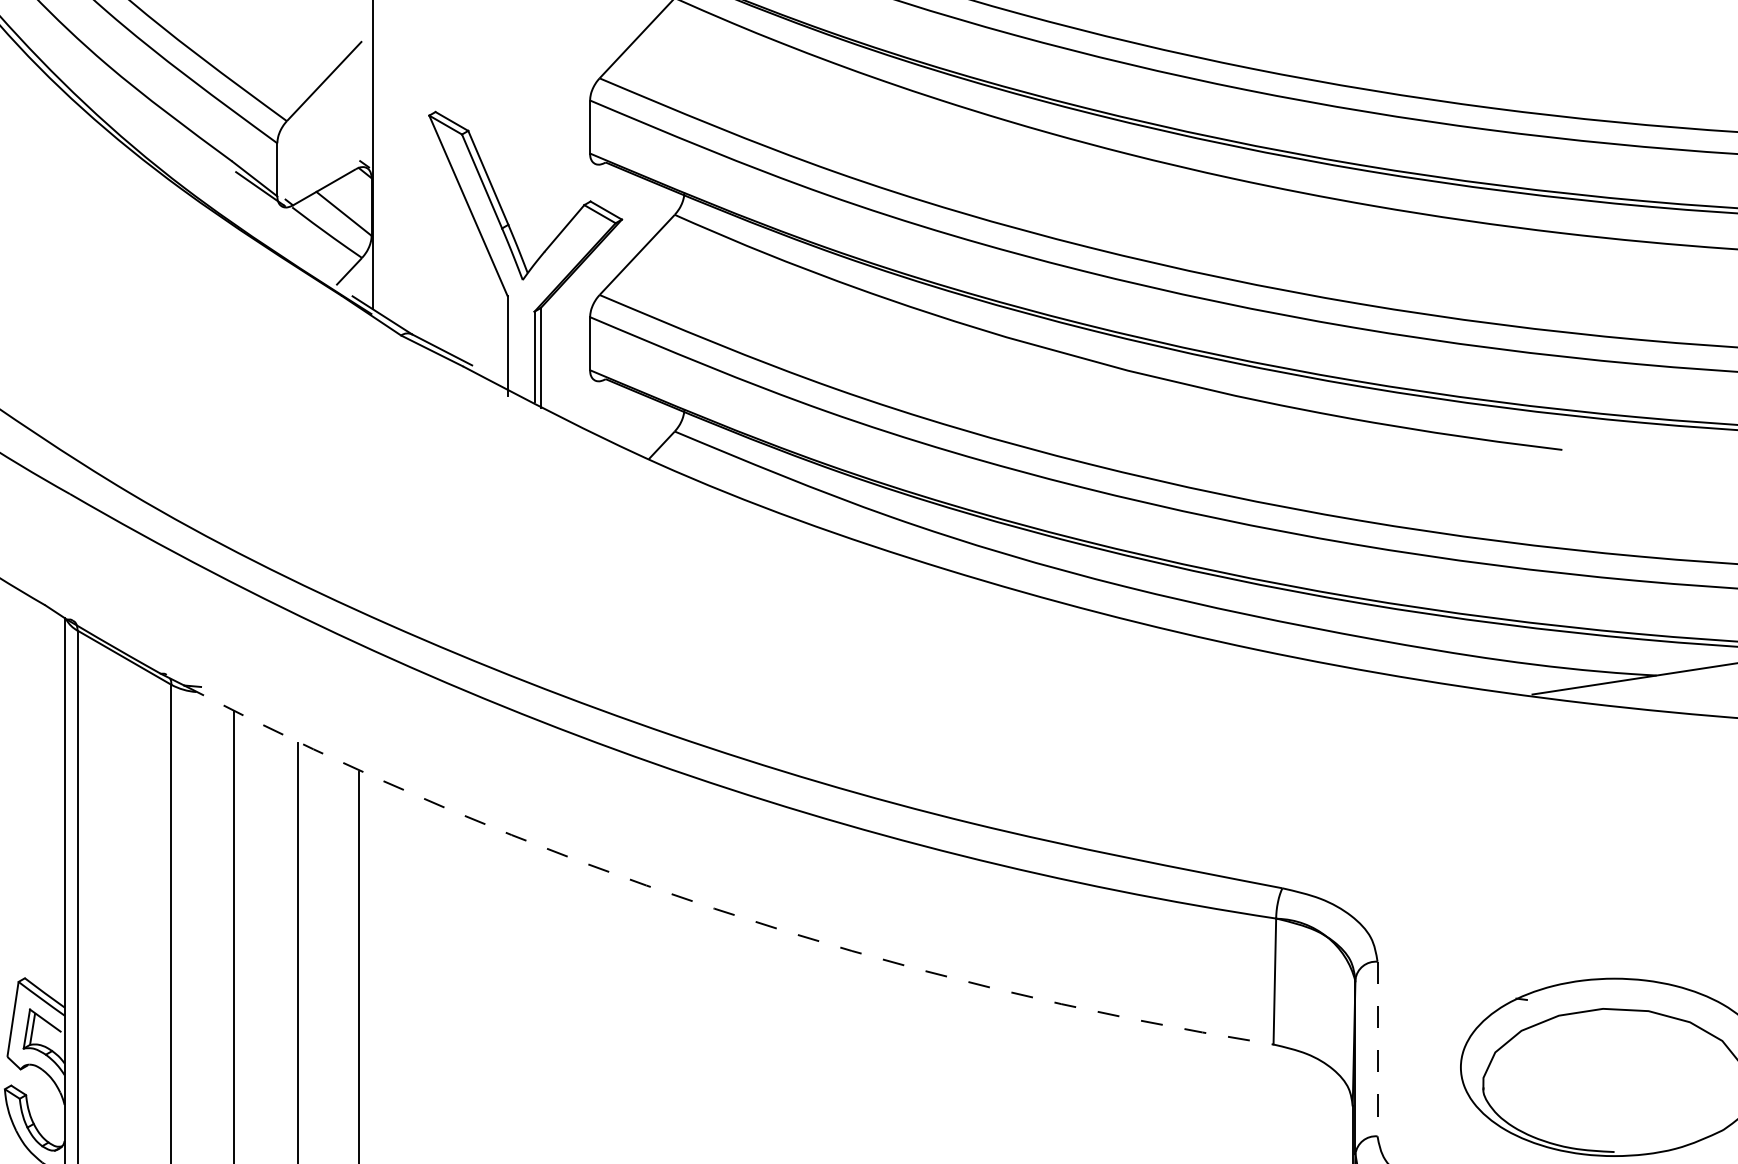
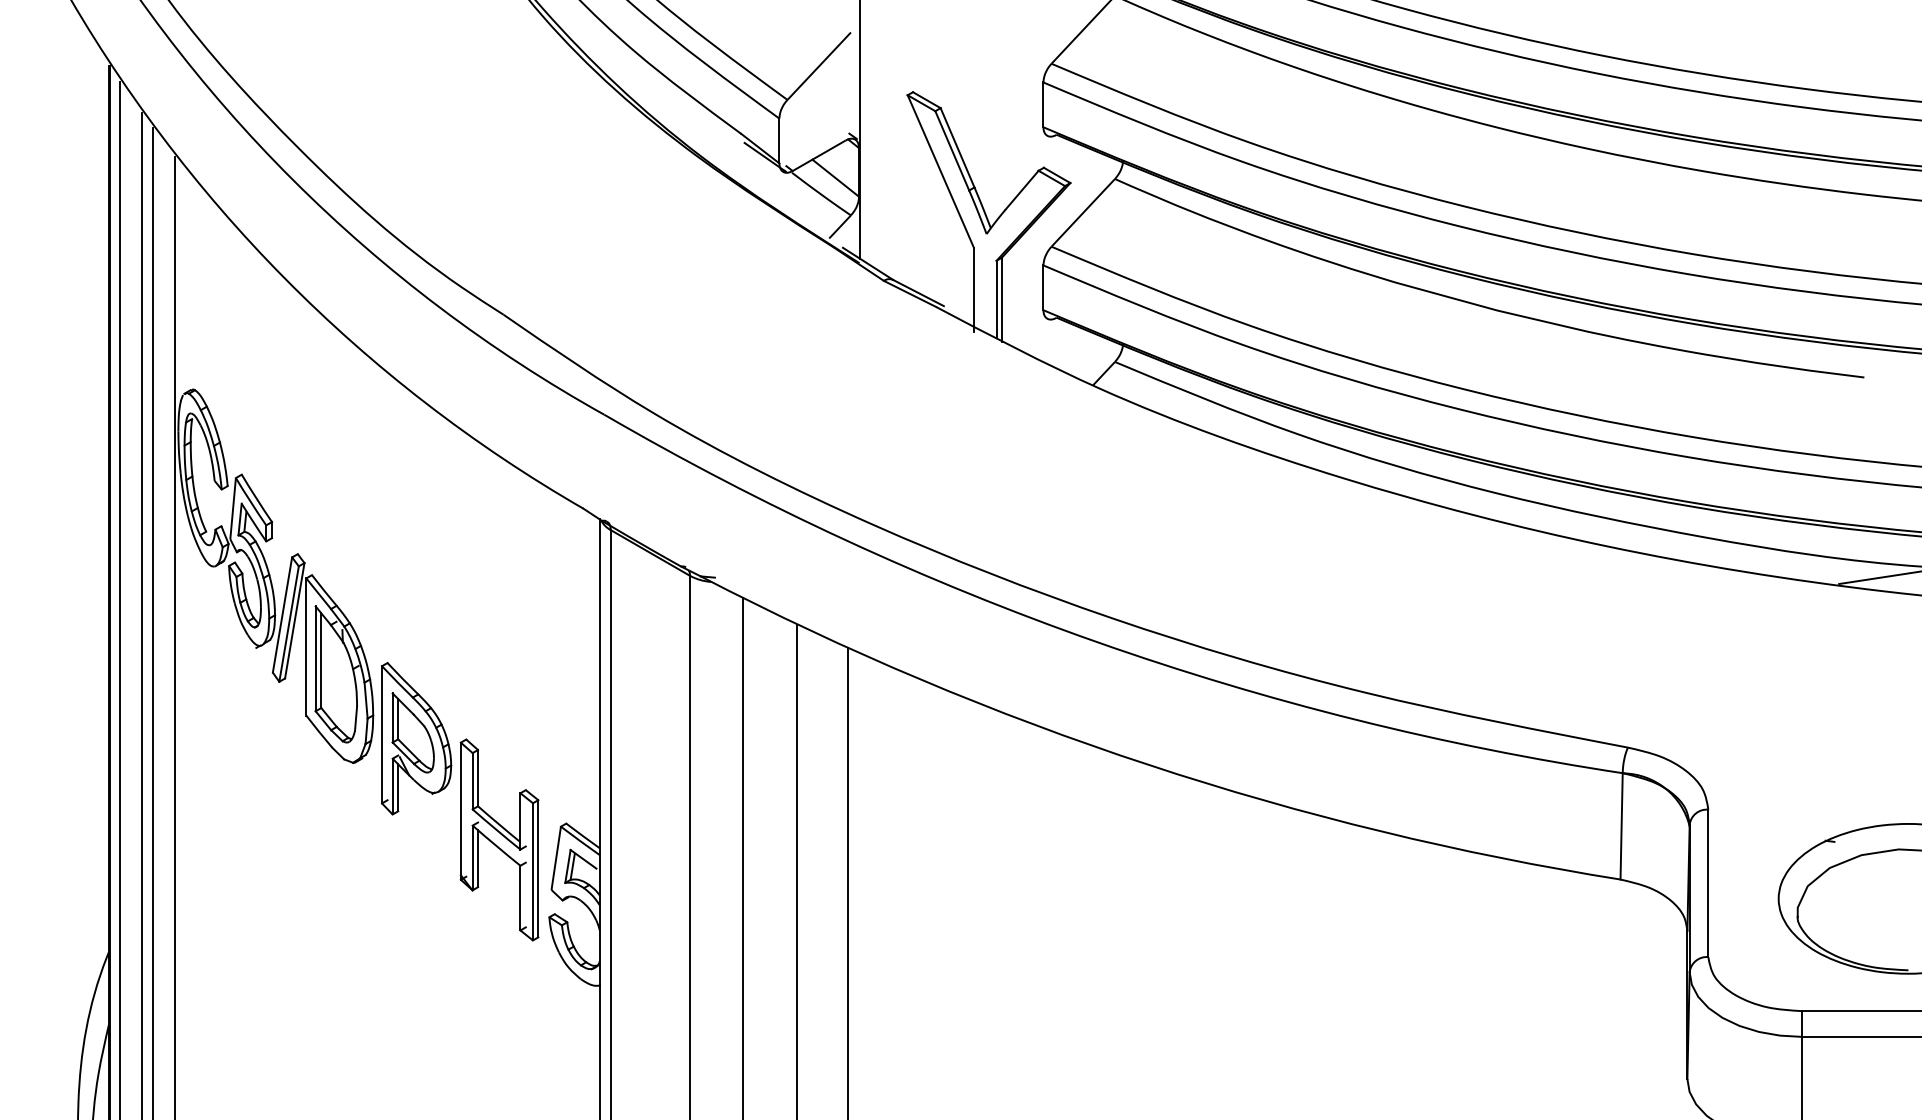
arc: (714, 908) -> (1148, 764), dashed -> solid
line: (1377, 1049) -> (1708, 883), dashed -> solid

